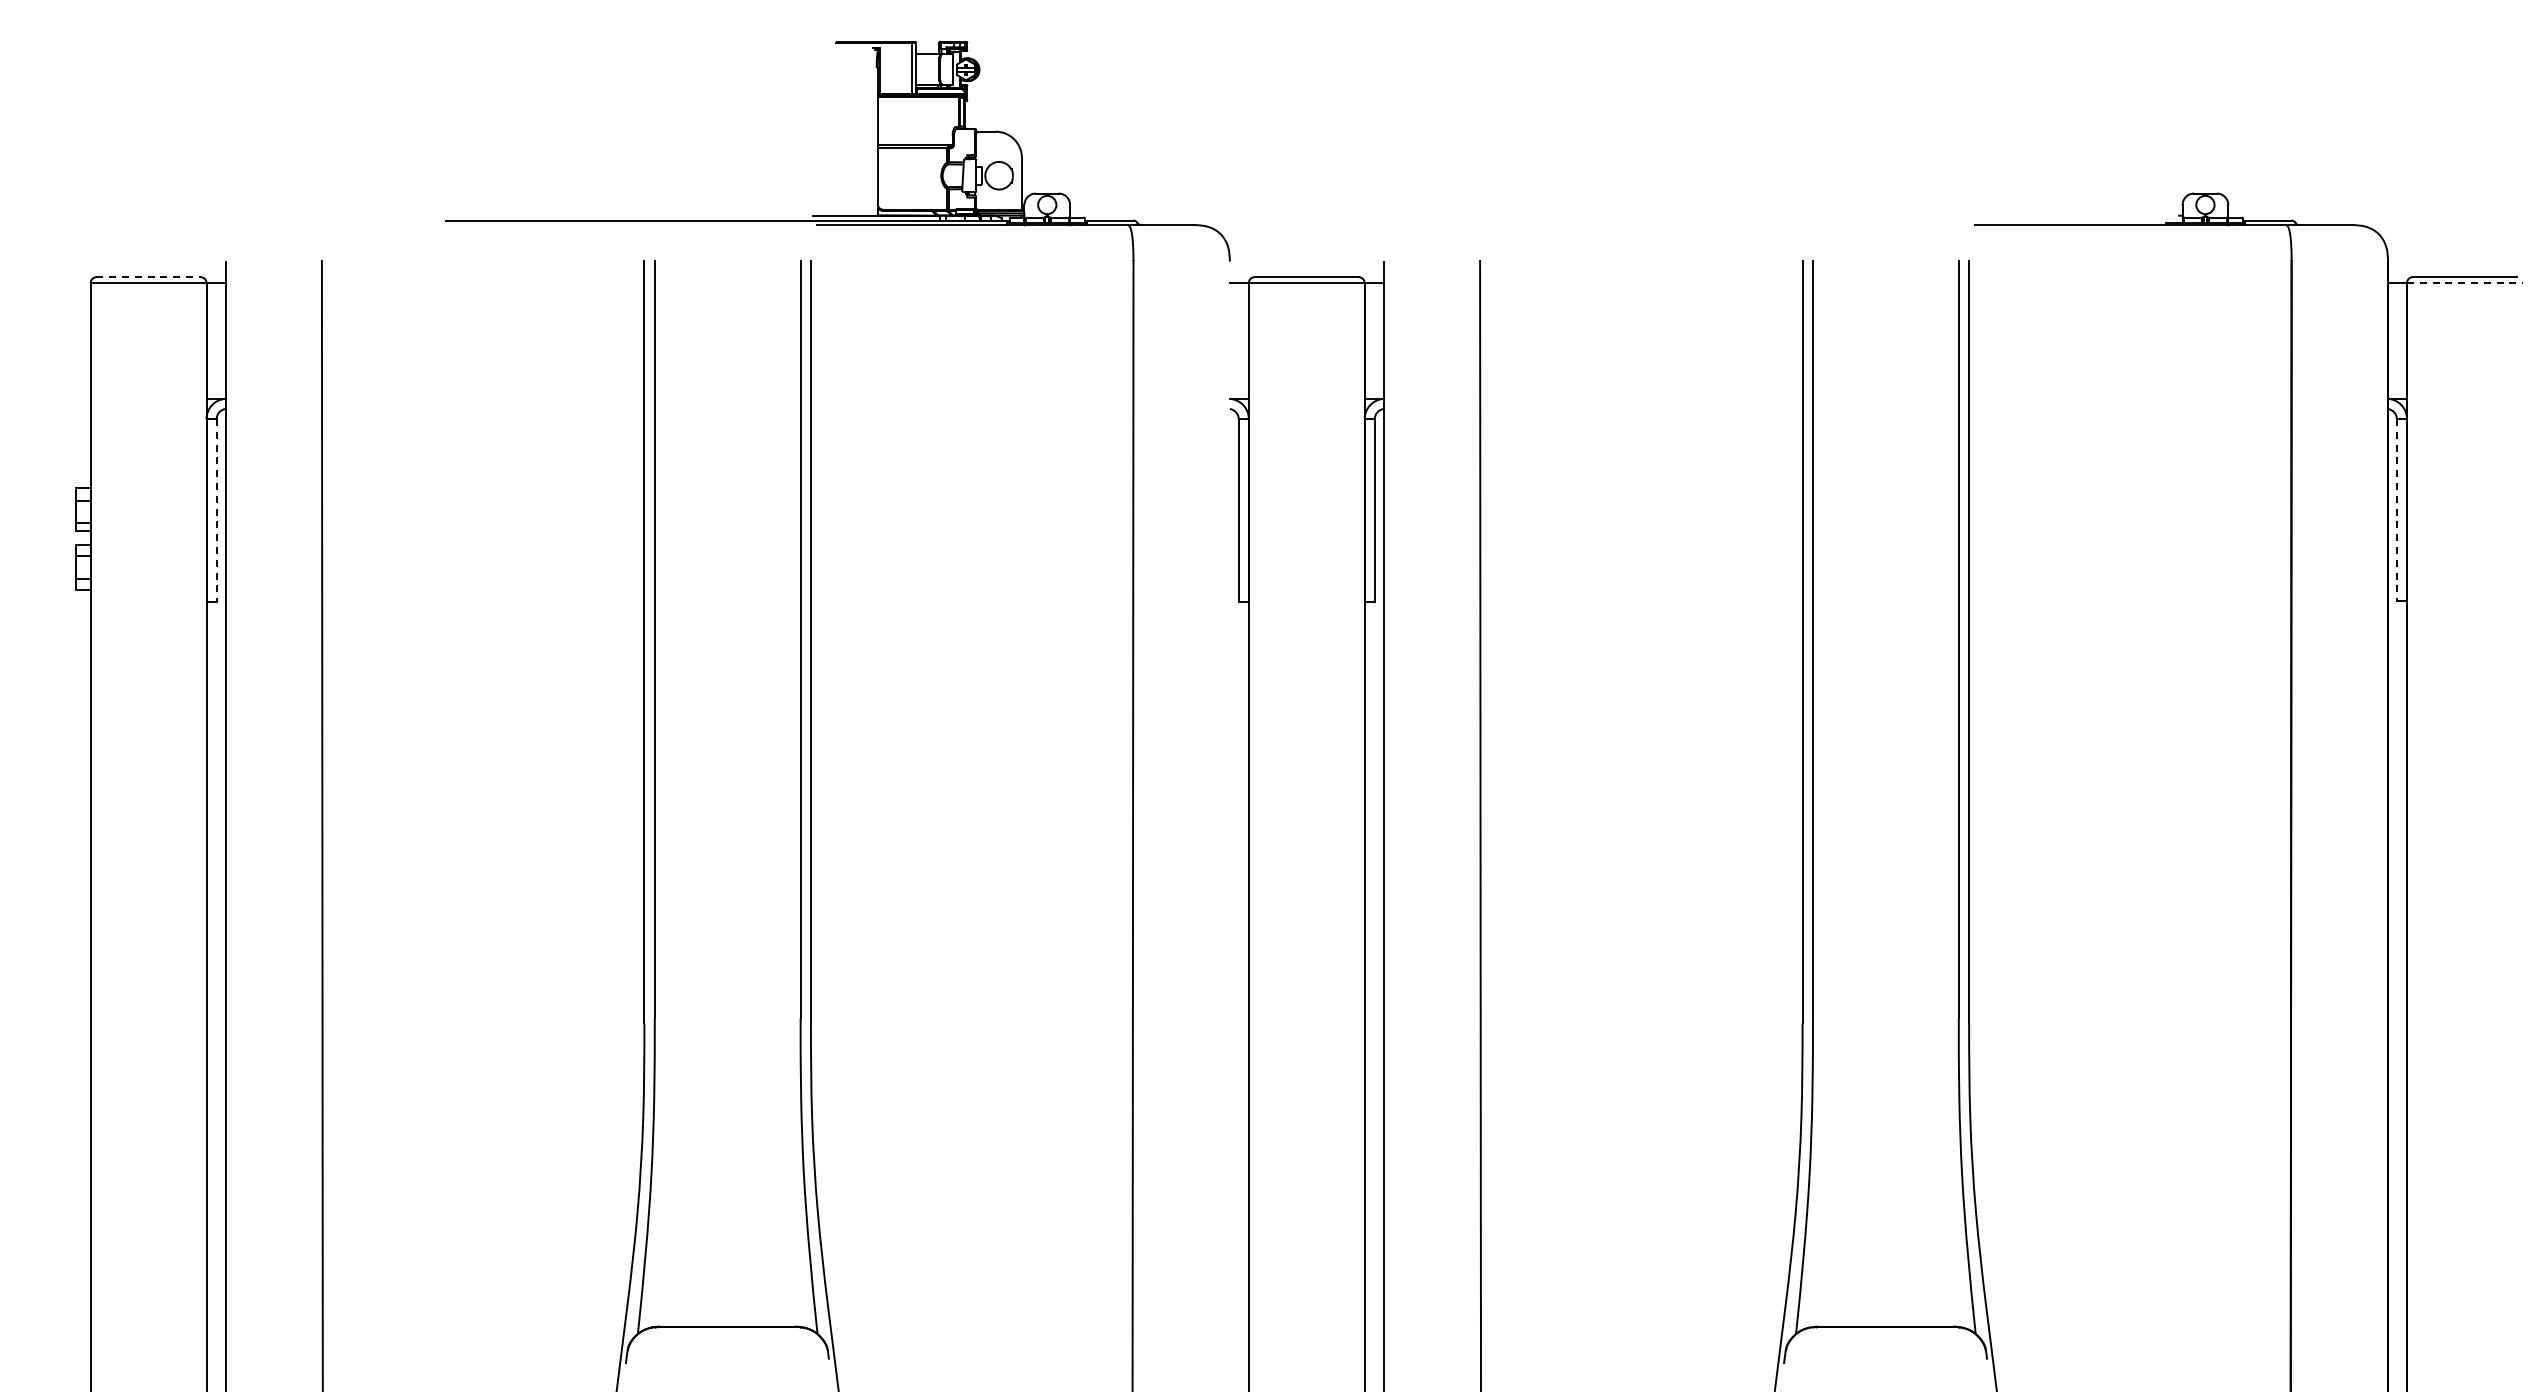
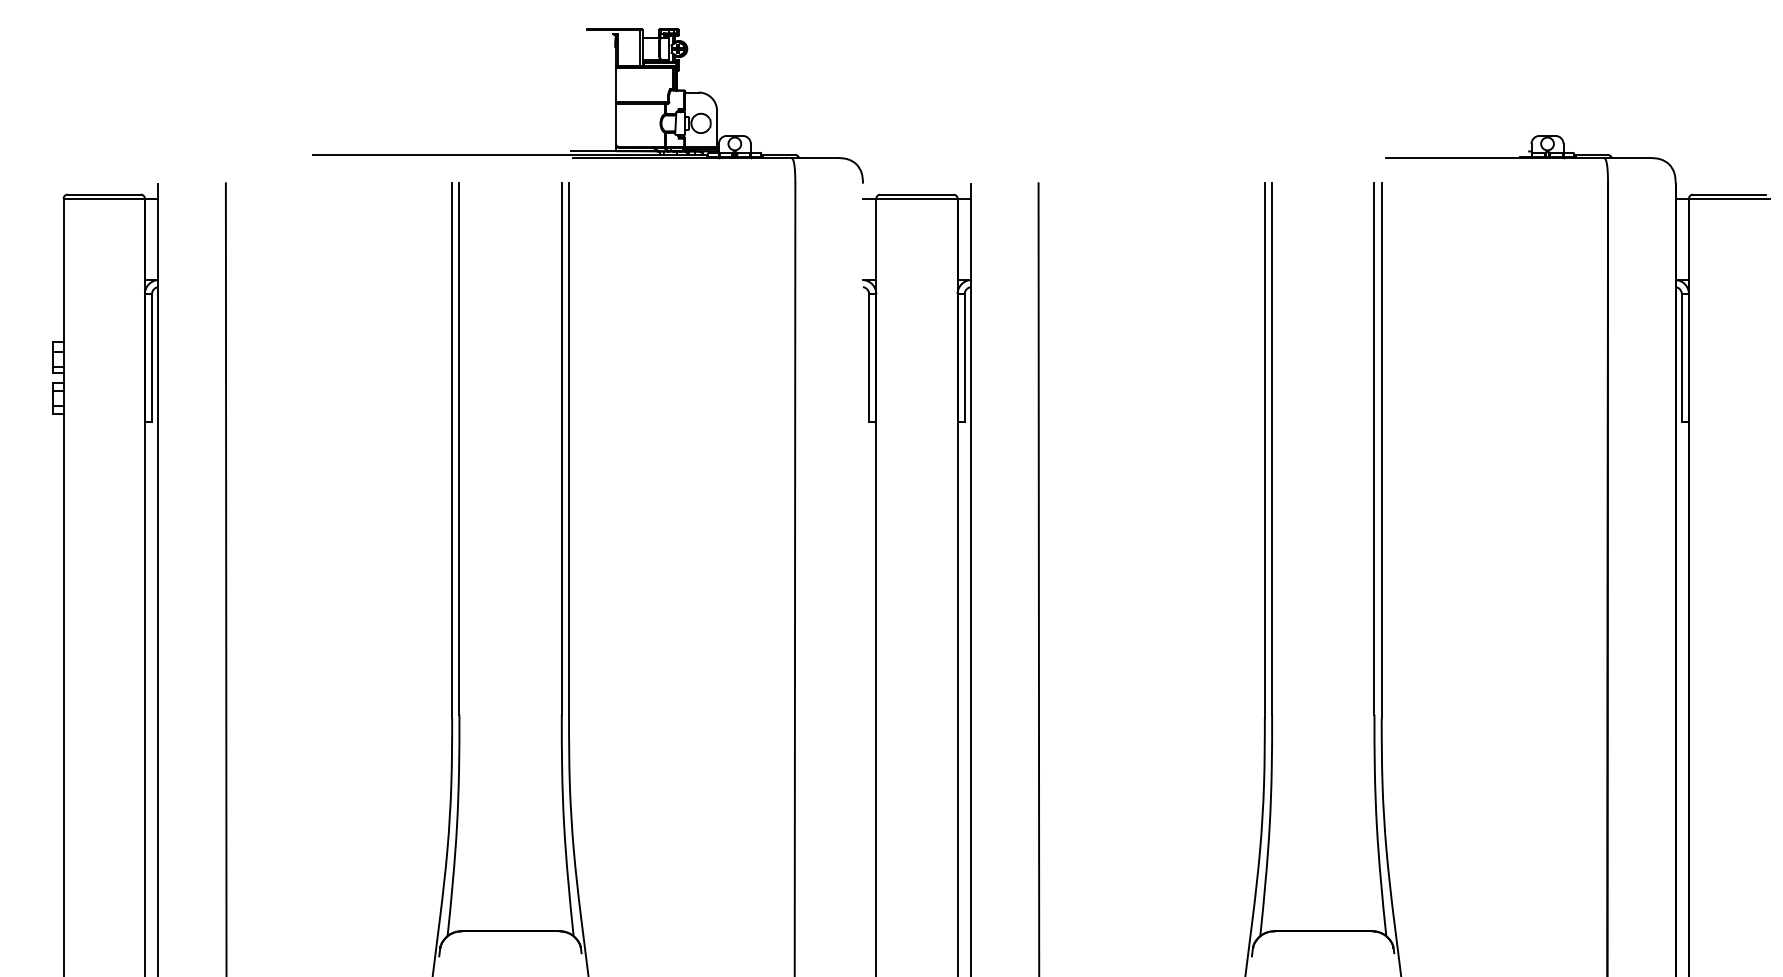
line: (149, 277) -> (104, 194), dashed -> solid
line: (2464, 282) -> (1729, 198), dashed -> solid
line: (216, 510) -> (151, 358), dashed -> solid
line: (2396, 510) -> (1681, 358), dashed -> solid

